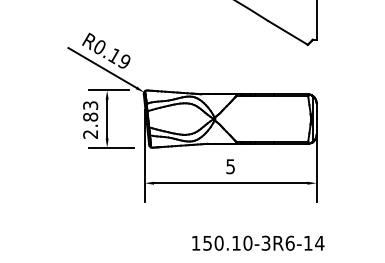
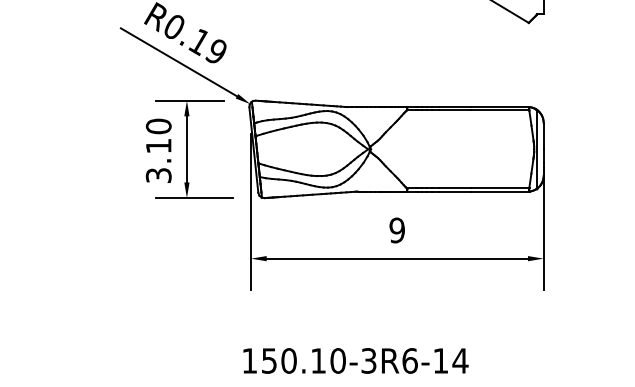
text: (90, 119) -> (158, 150), 2.83 -> 3.10
text: (230, 166) -> (396, 230), 5 -> 9
text: (258, 242) -> (356, 359), moved

